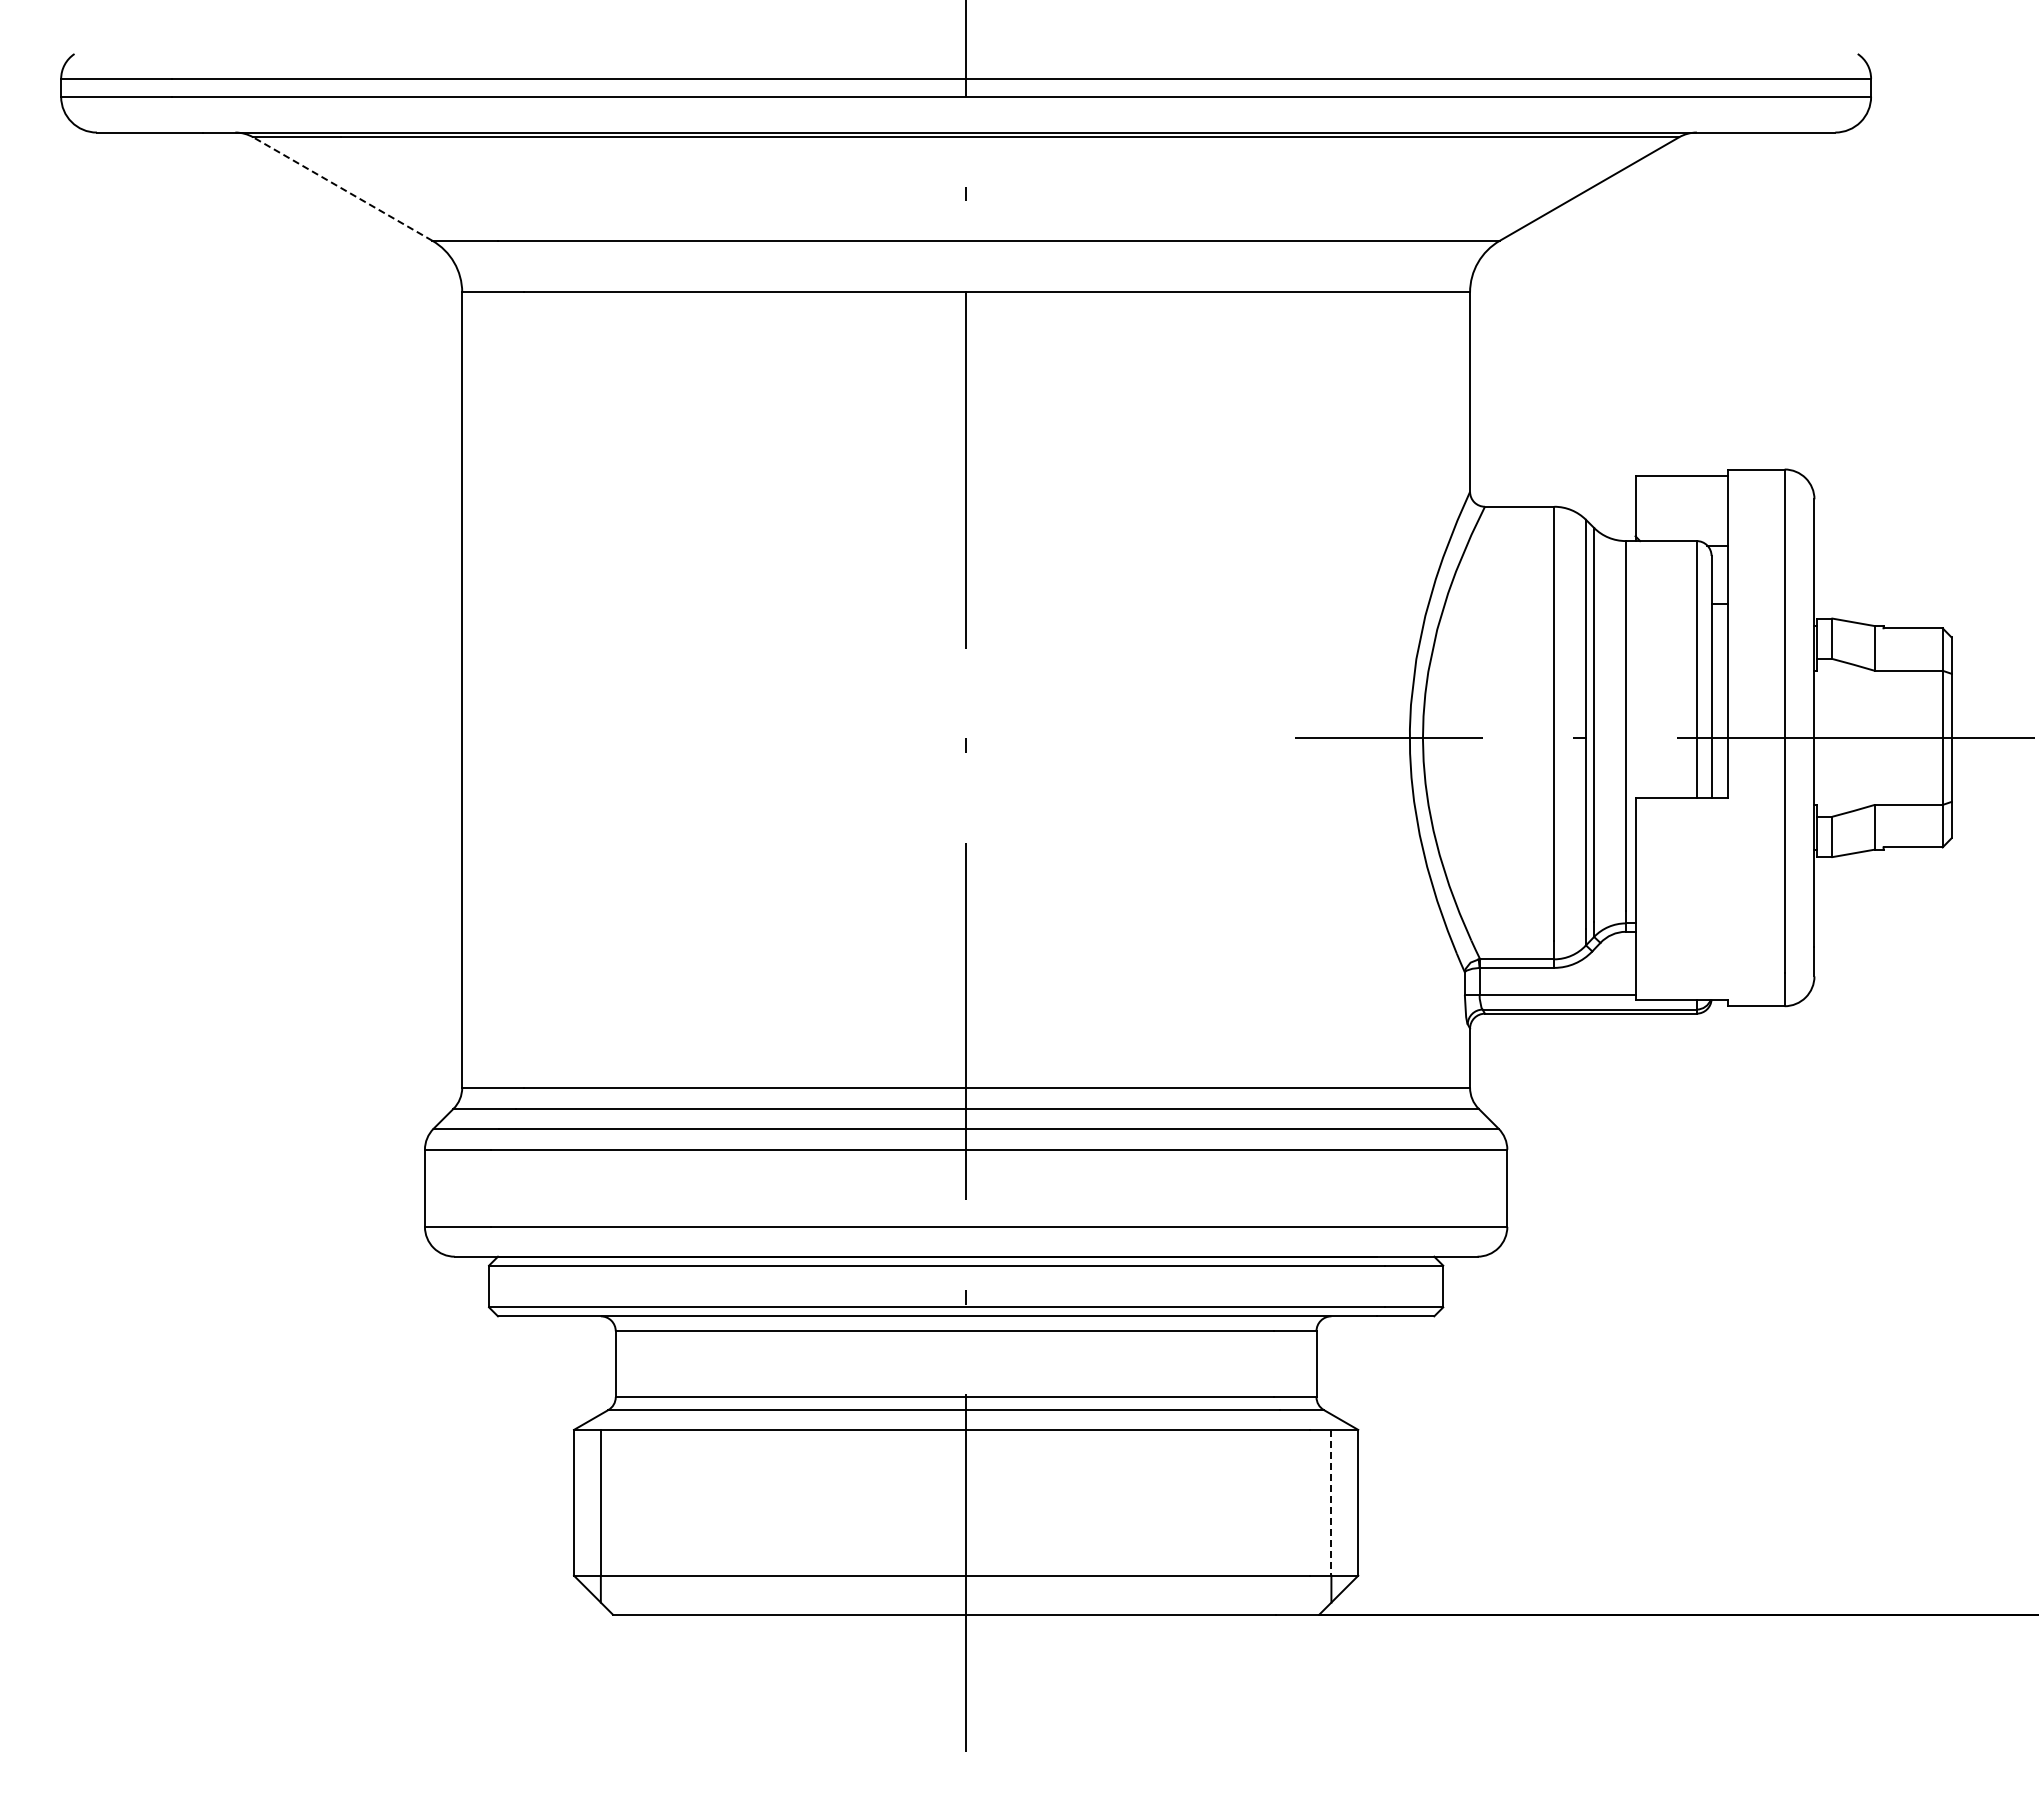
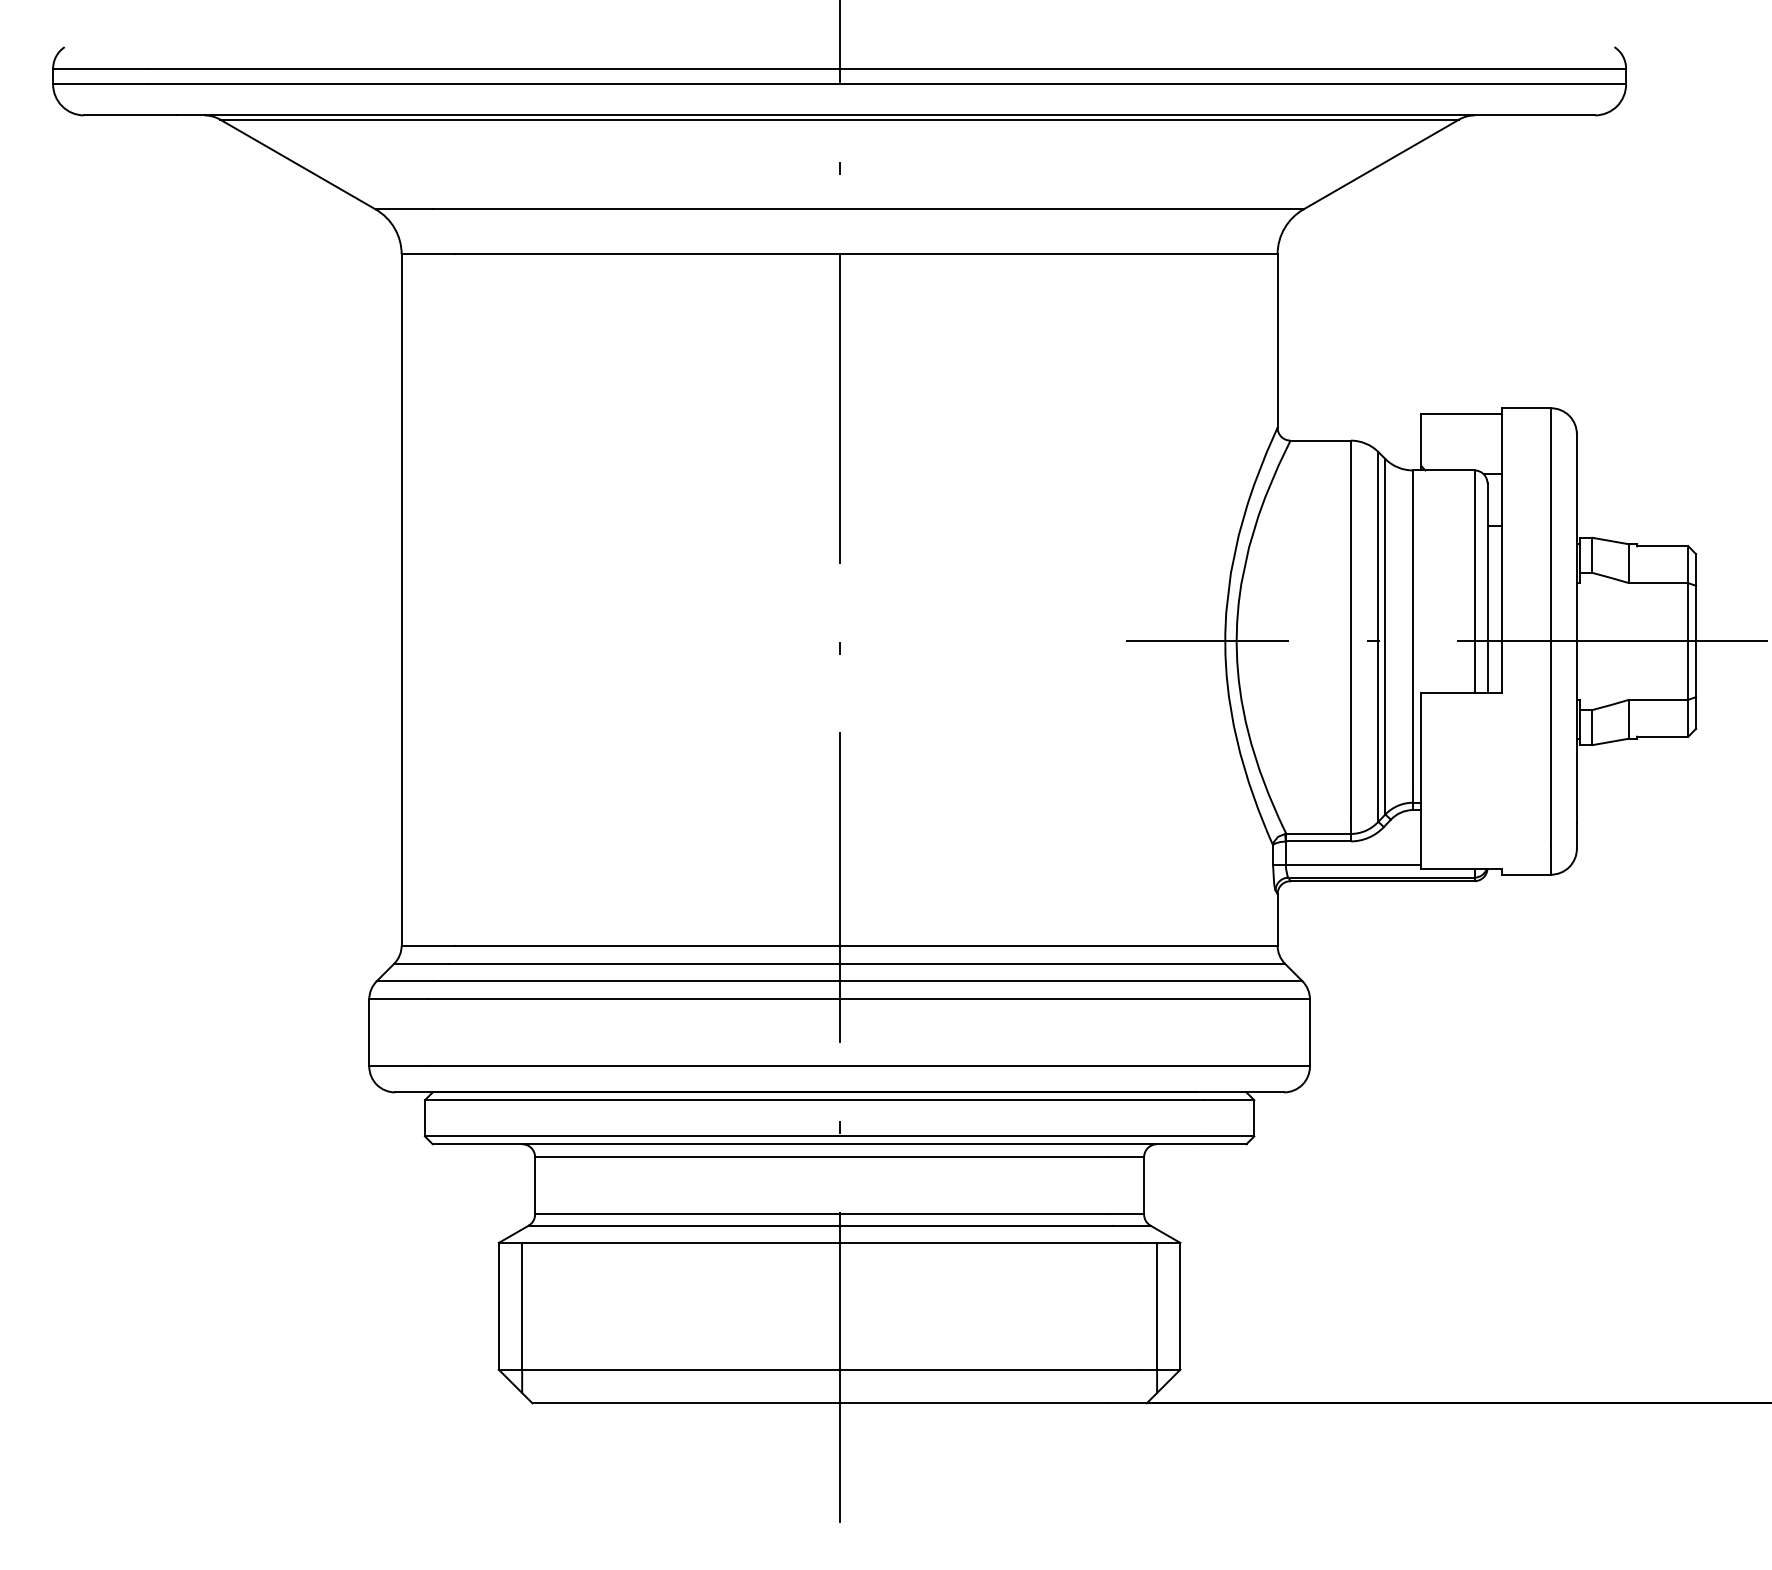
line: (342, 188) -> (297, 164), dashed -> solid
line: (1331, 1502) -> (1157, 1306), dashed -> solid

